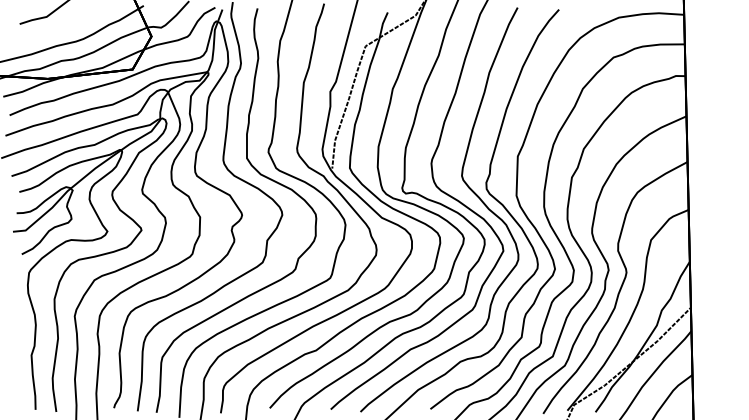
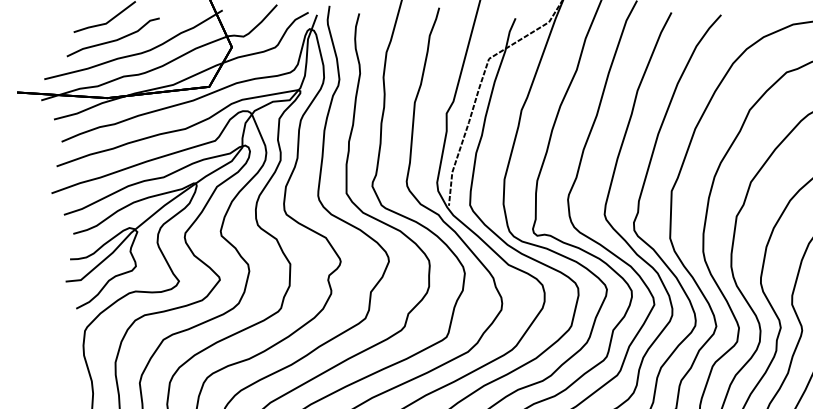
curve: (52, 30) -> (113, 39), added

